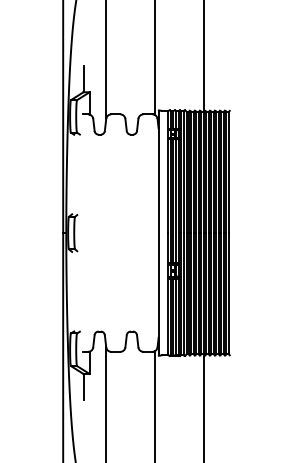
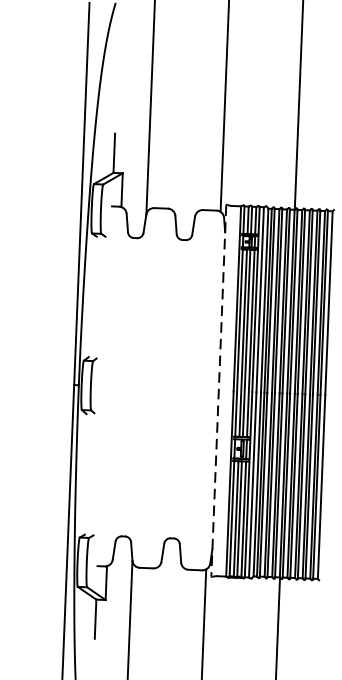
line: (158, 233) -> (218, 391), solid -> dashed

